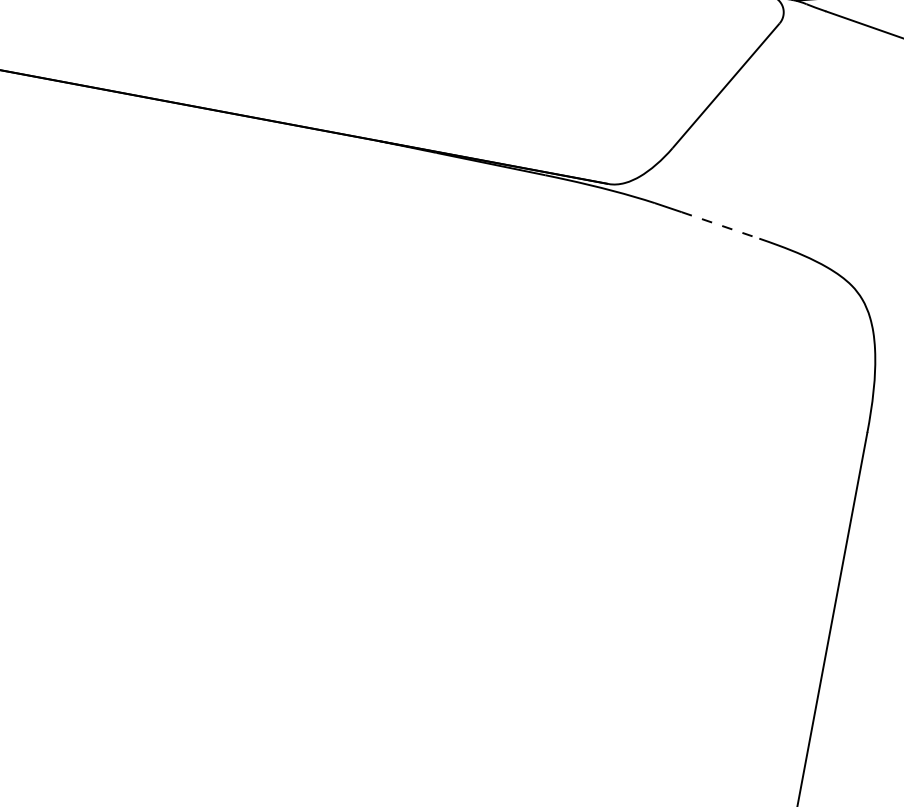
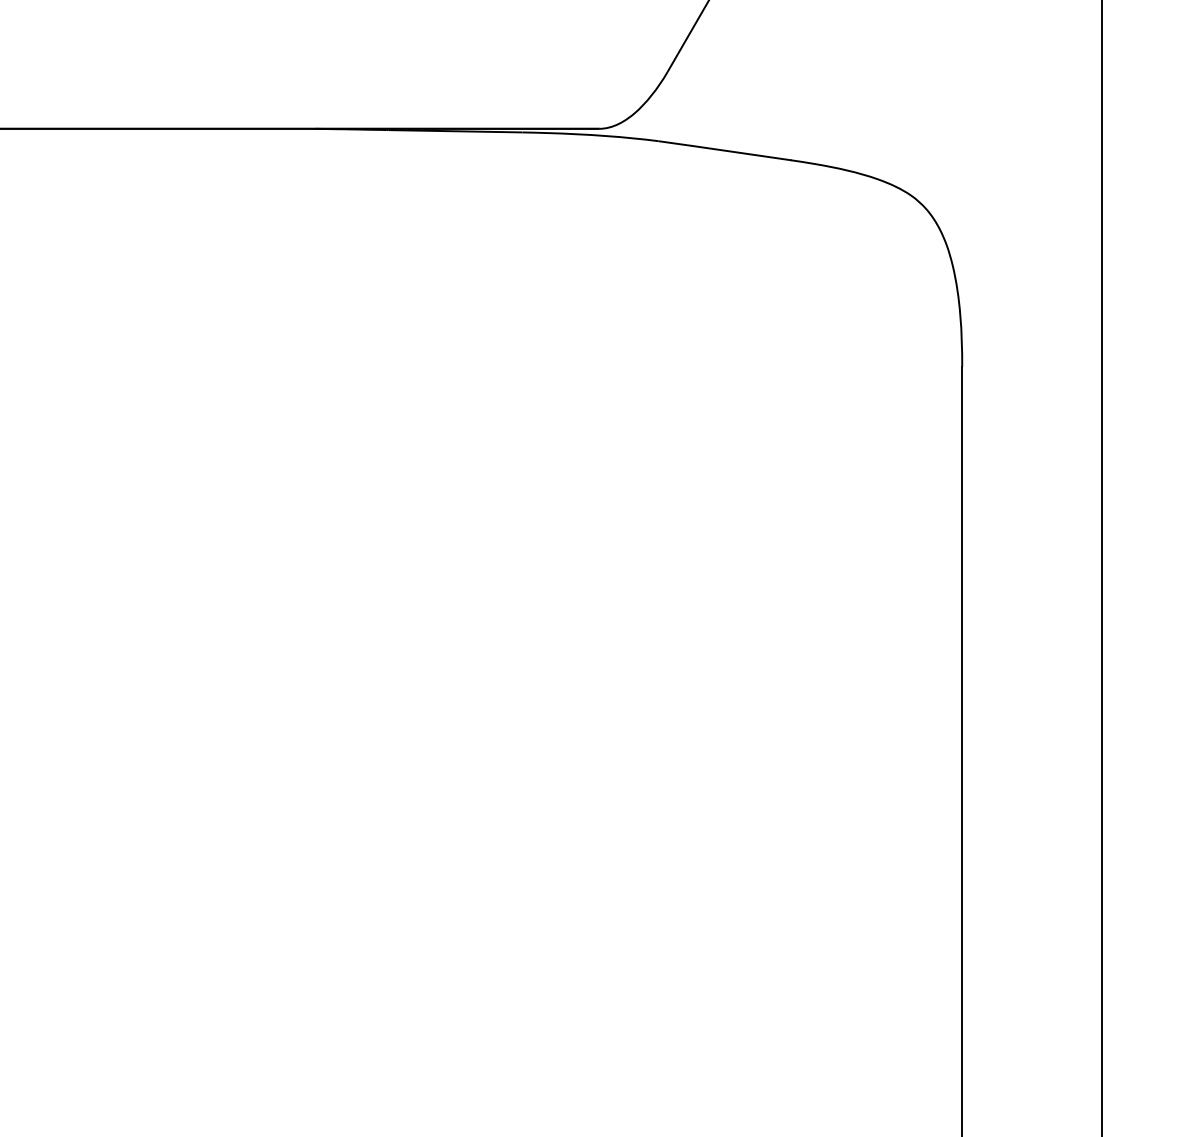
line: (720, 225) -> (741, 153), dashed -> solid

